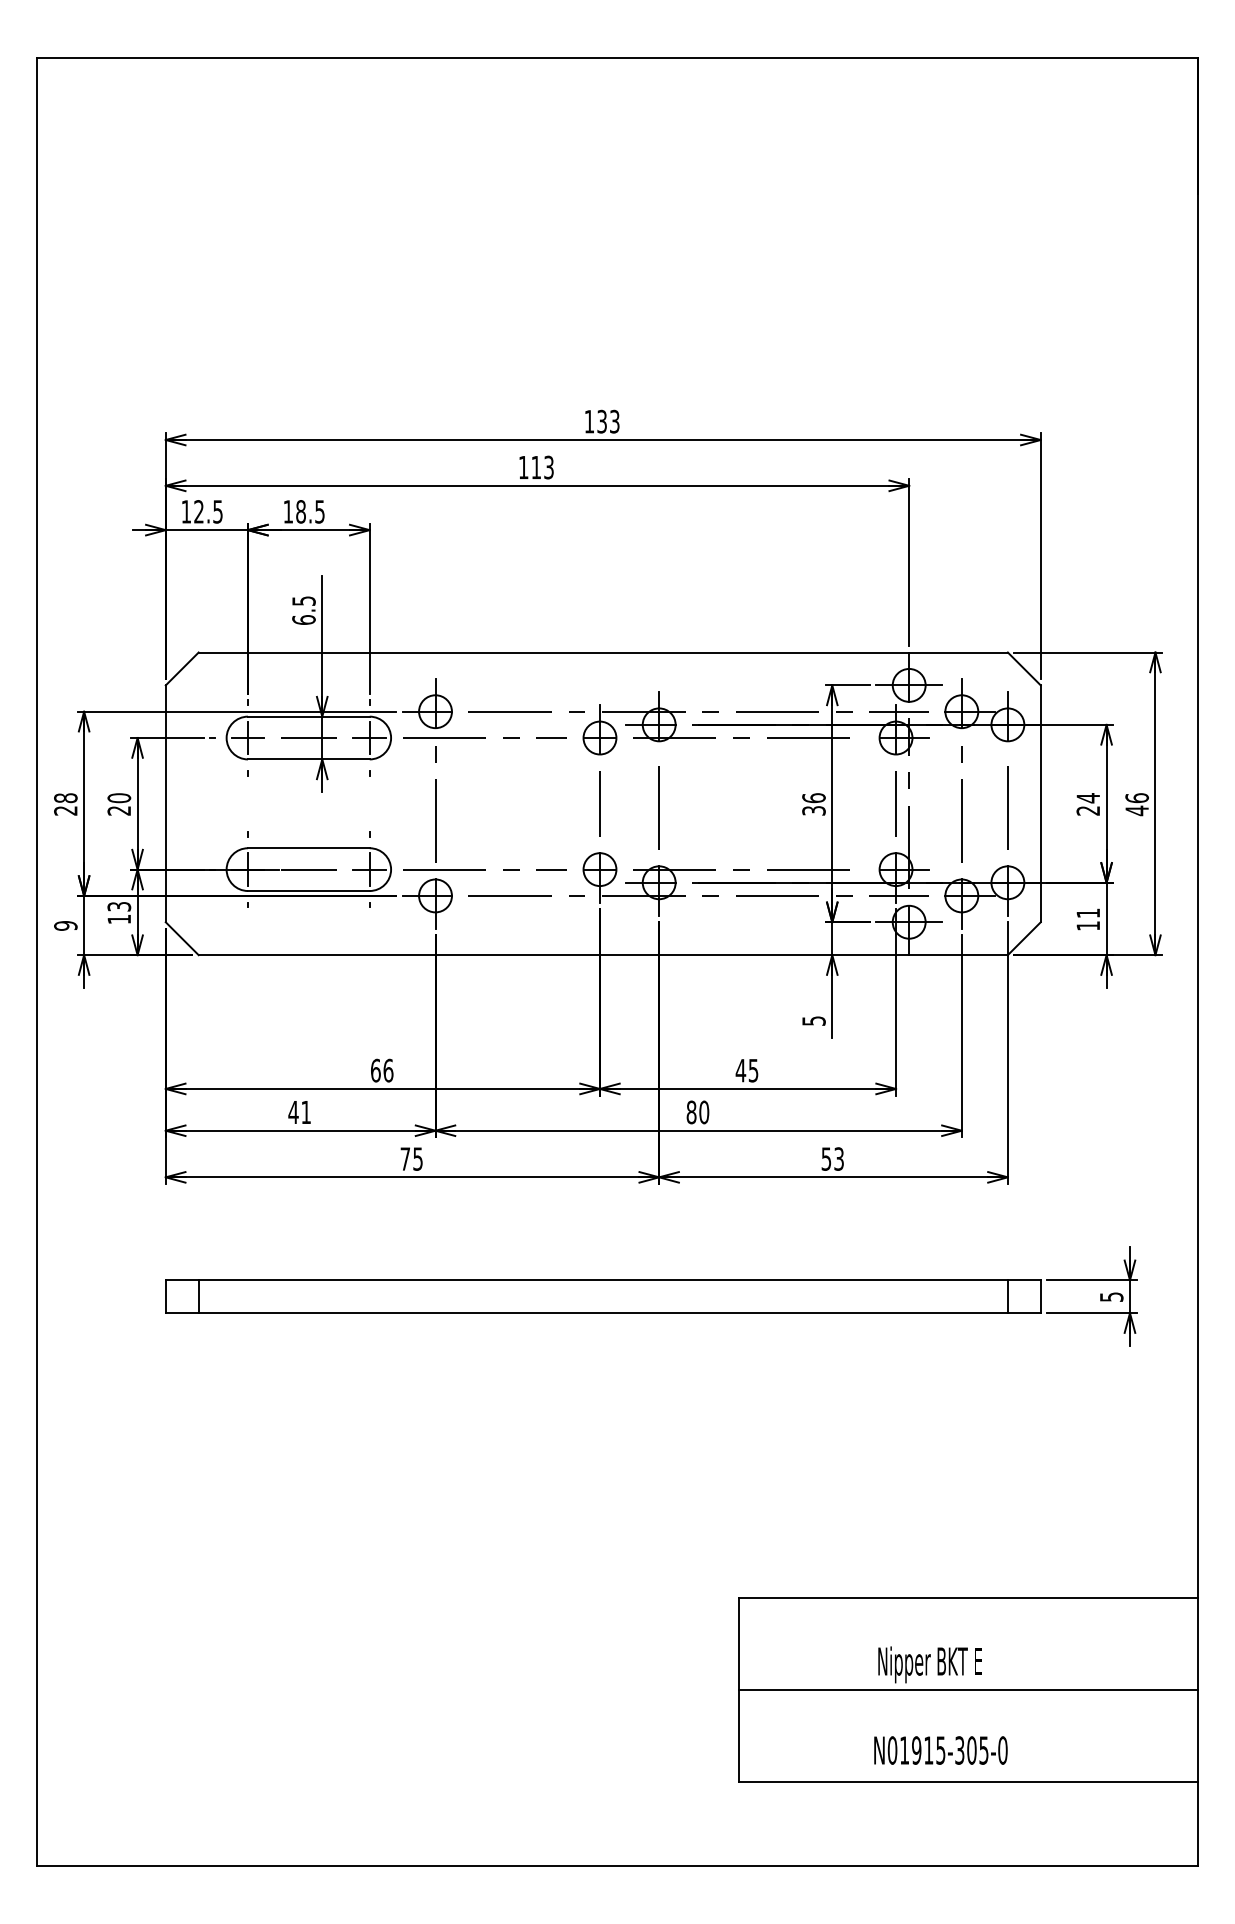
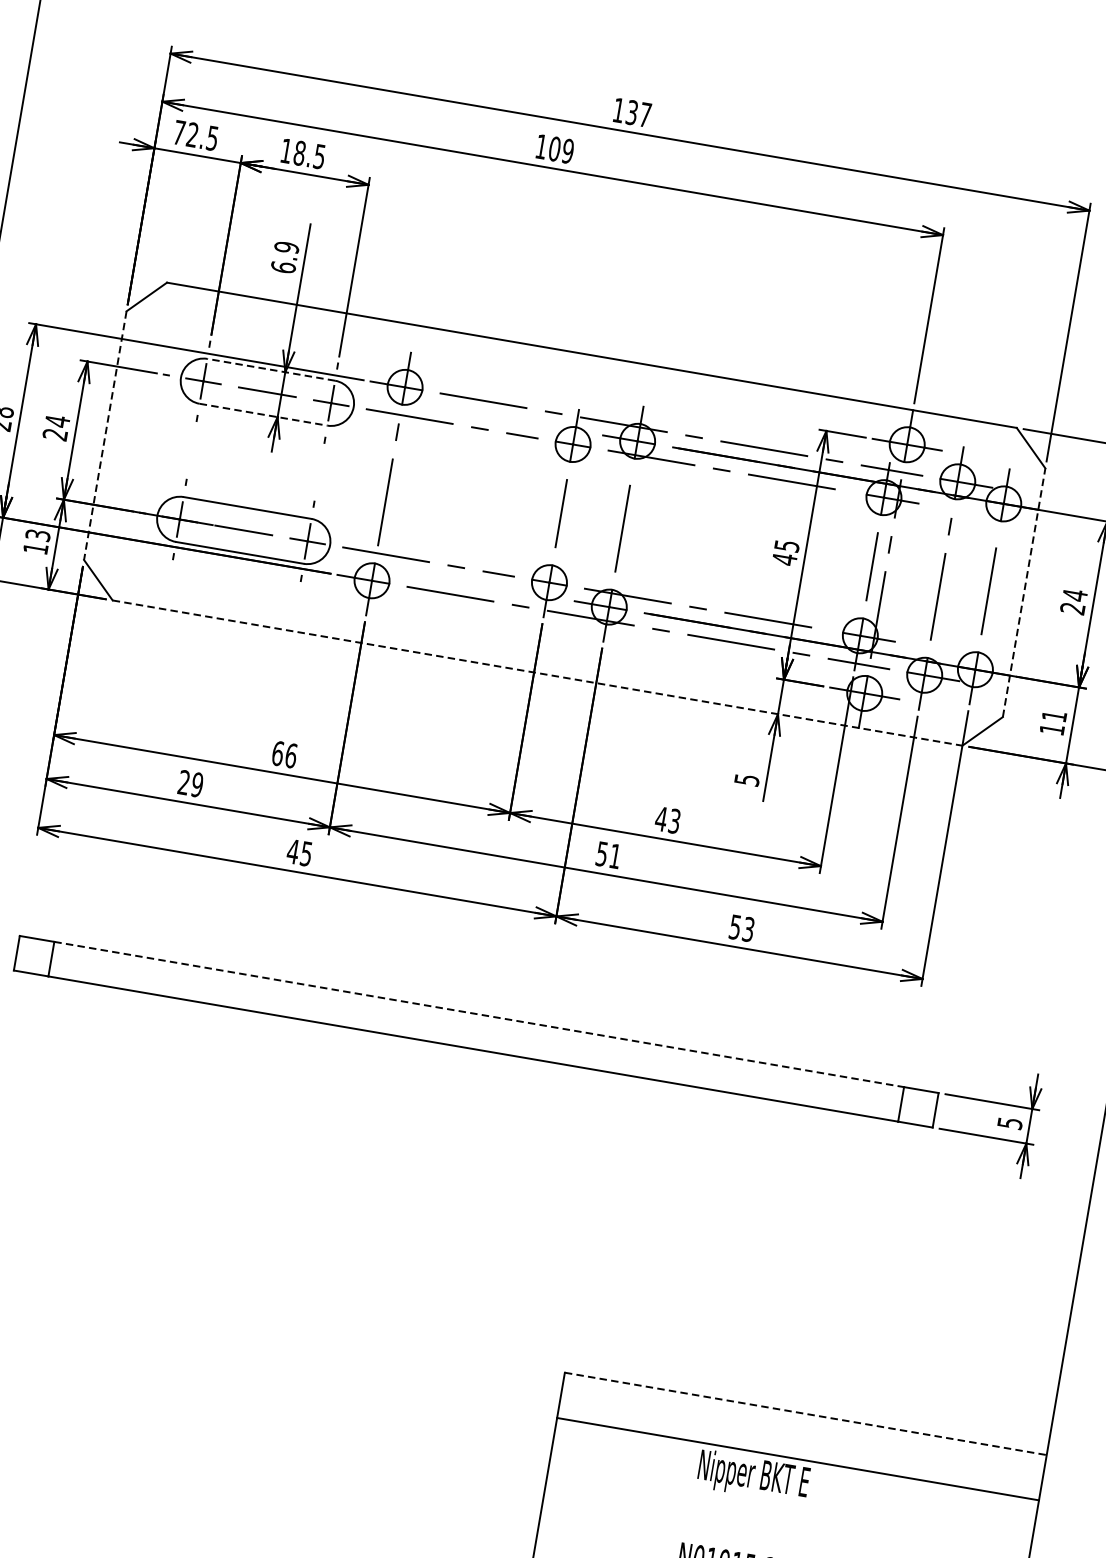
text: (614, 421) -> (645, 114), 133 -> 137
text: (542, 467) -> (561, 150), 113 -> 109
text: (185, 511) -> (178, 132), 12.5 -> 72.5
text: (303, 601) -> (286, 247), 6.5 -> 6.9
line: (308, 716) -> (270, 369), solid -> dashed
line: (308, 759) -> (263, 414), solid -> dashed
text: (119, 798) -> (57, 421), 20 -> 24
line: (1040, 803) -> (1023, 592), solid -> dashed
line: (165, 804) -> (104, 436), solid -> dashed
text: (813, 804) -> (785, 552), 36 -> 45
line: (603, 955) -> (537, 673), solid -> dashed
text: (753, 1069) -> (674, 820), 45 -> 43
text: (299, 1112) -> (190, 783), 41 -> 29
text: (697, 1112) -> (608, 855), 80 -> 51
text: (405, 1158) -> (293, 851), 75 -> 45
line: (603, 1280) -> (479, 1014), solid -> dashed
line: (969, 1598) -> (806, 1414), solid -> dashed
line: (968, 1690) -> (797, 1459), moved

